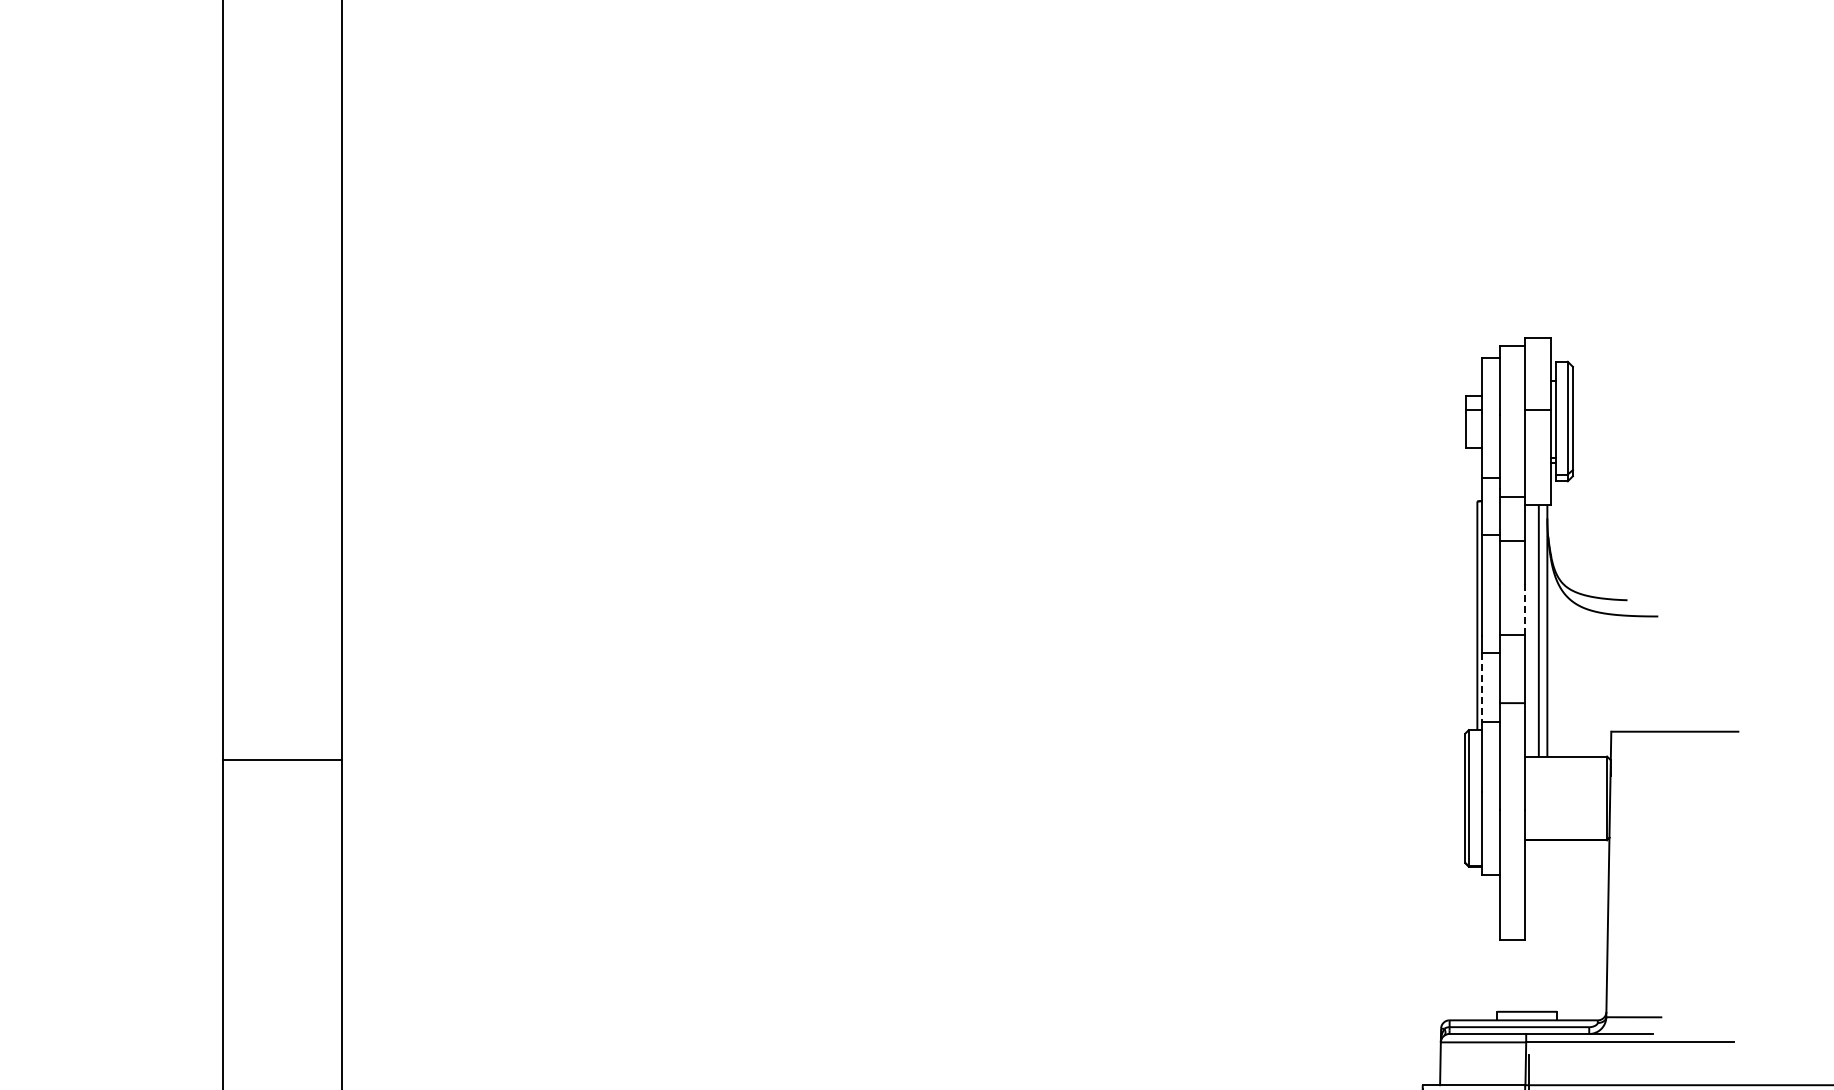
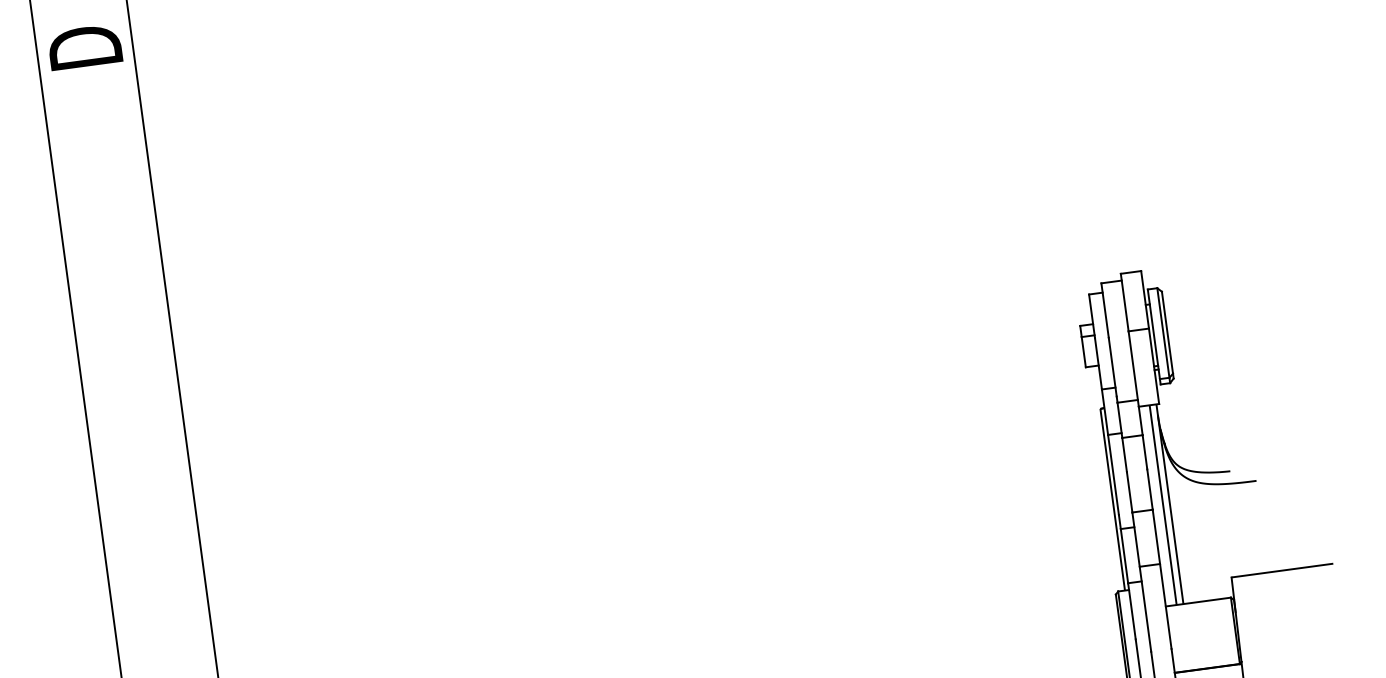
line: (1525, 608) -> (1150, 488), dashed -> solid
line: (1482, 687) -> (1124, 556), dashed -> solid

